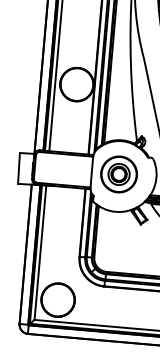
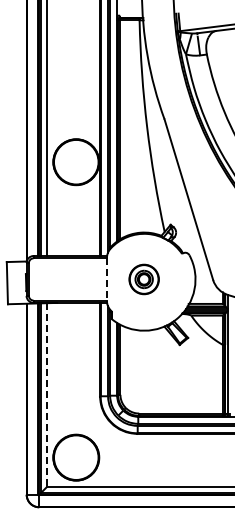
line: (91, 172) -> (106, 279), solid -> dashed
part: (118, 174) -> (143, 279), size x0.6
line: (40, 252) -> (46, 395), solid -> dashed

